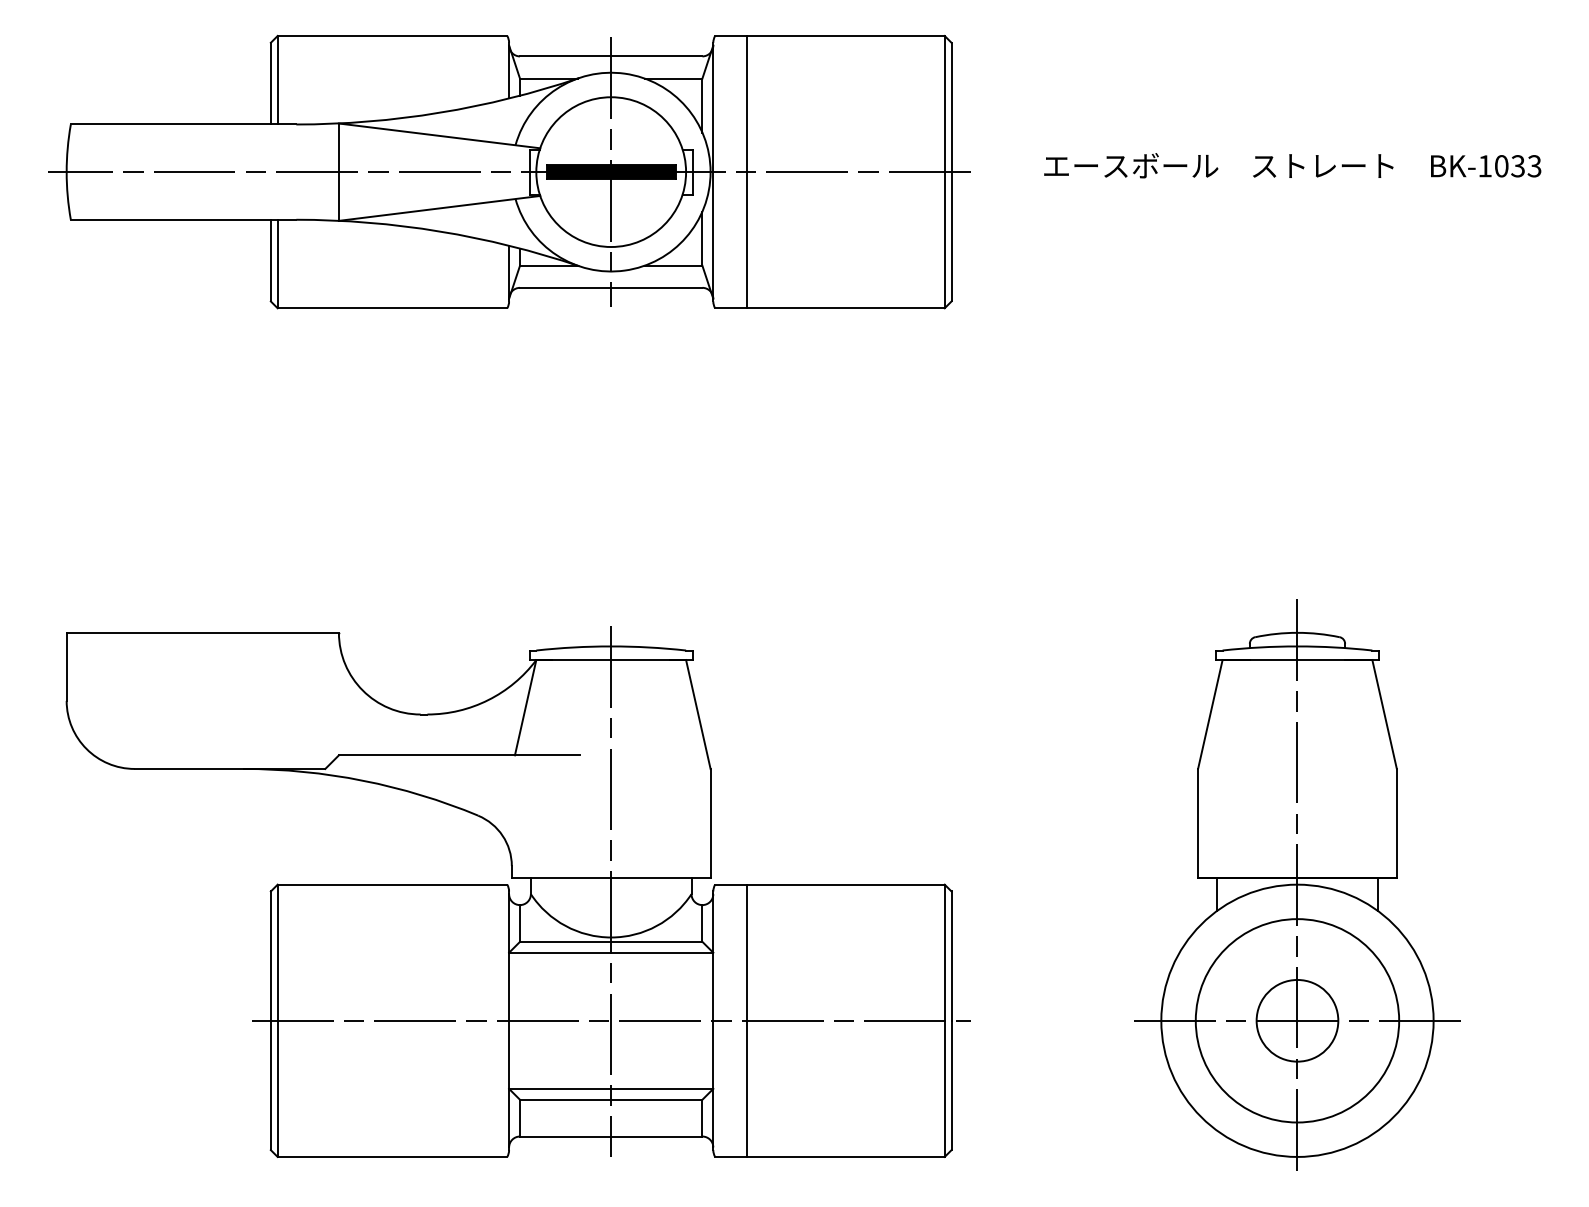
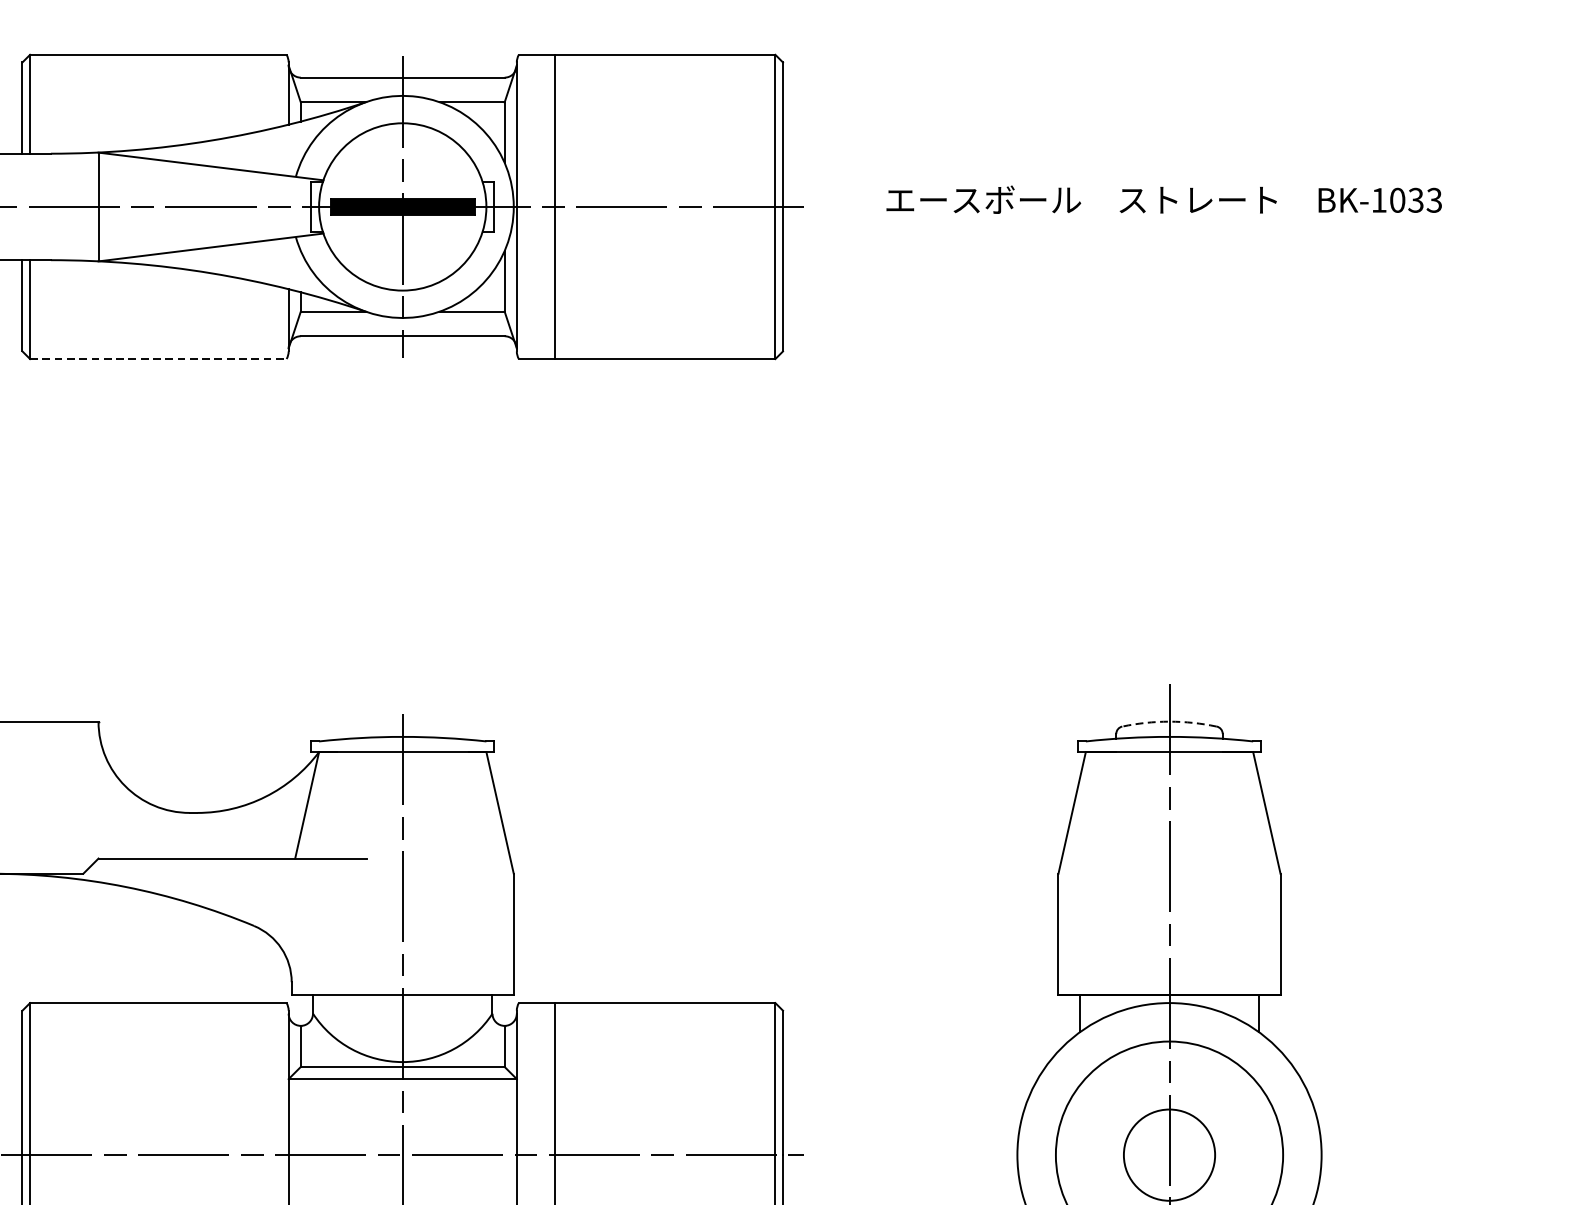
line: (392, 308) -> (158, 359), solid -> dashed
arc: (1297, 632) -> (1169, 721), solid -> dashed
line: (1296, 1020) -> (1168, 1154), removed

